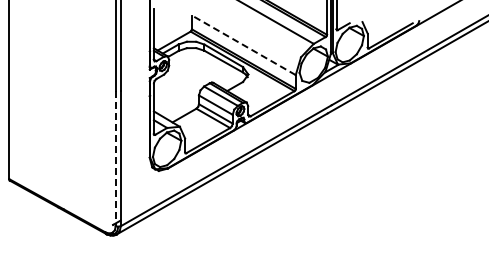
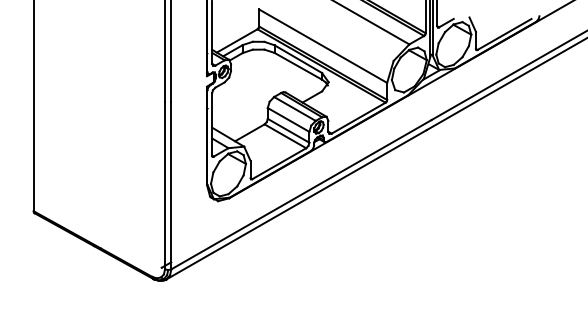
line: (243, 45) -> (322, 46), dashed -> solid
line: (115, 158) -> (164, 185), dashed -> solid

